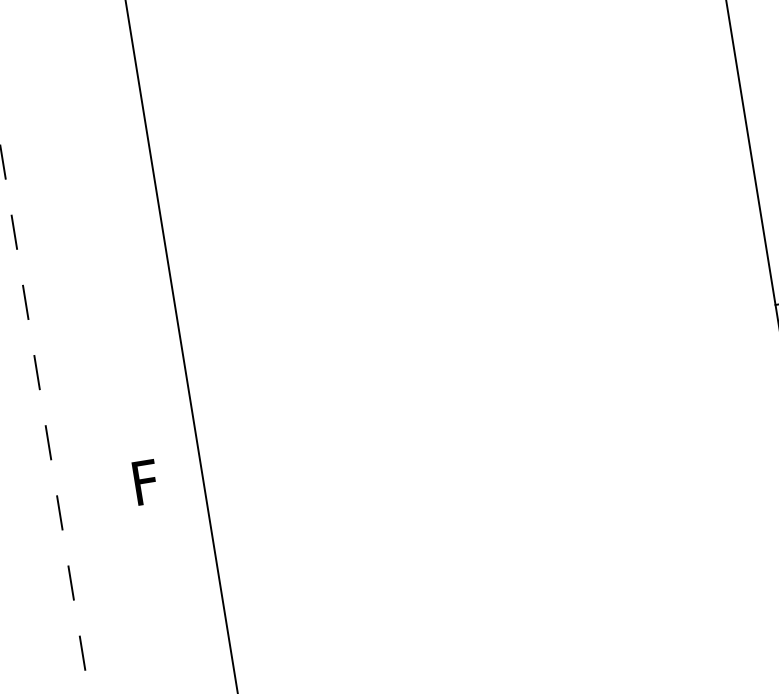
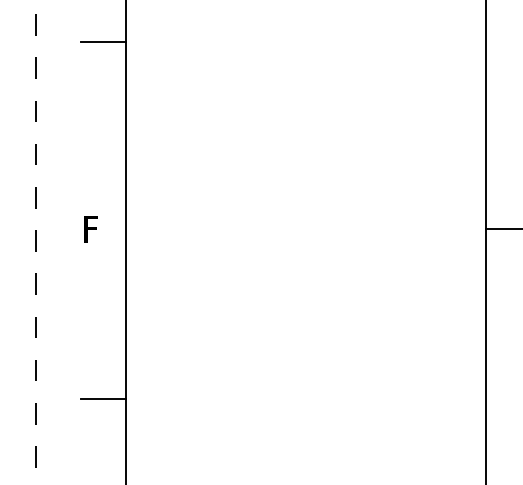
line: (104, 101) -> (103, 41), added
text: (145, 482) -> (90, 229), moved
line: (198, 680) -> (103, 398), added

